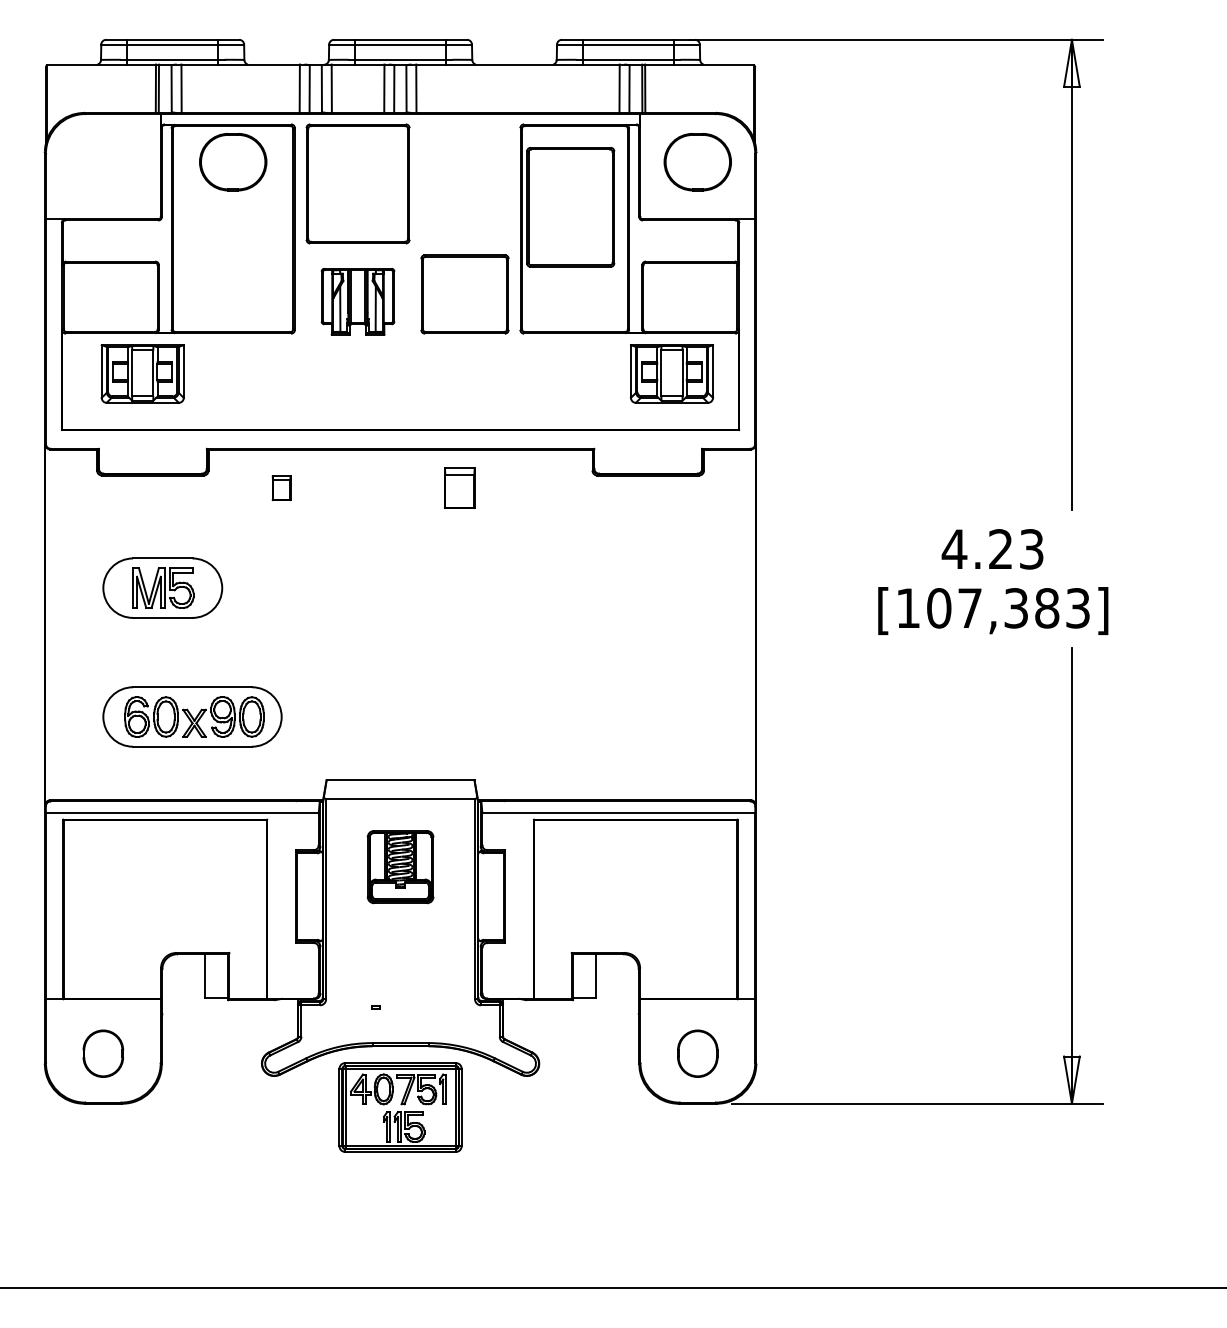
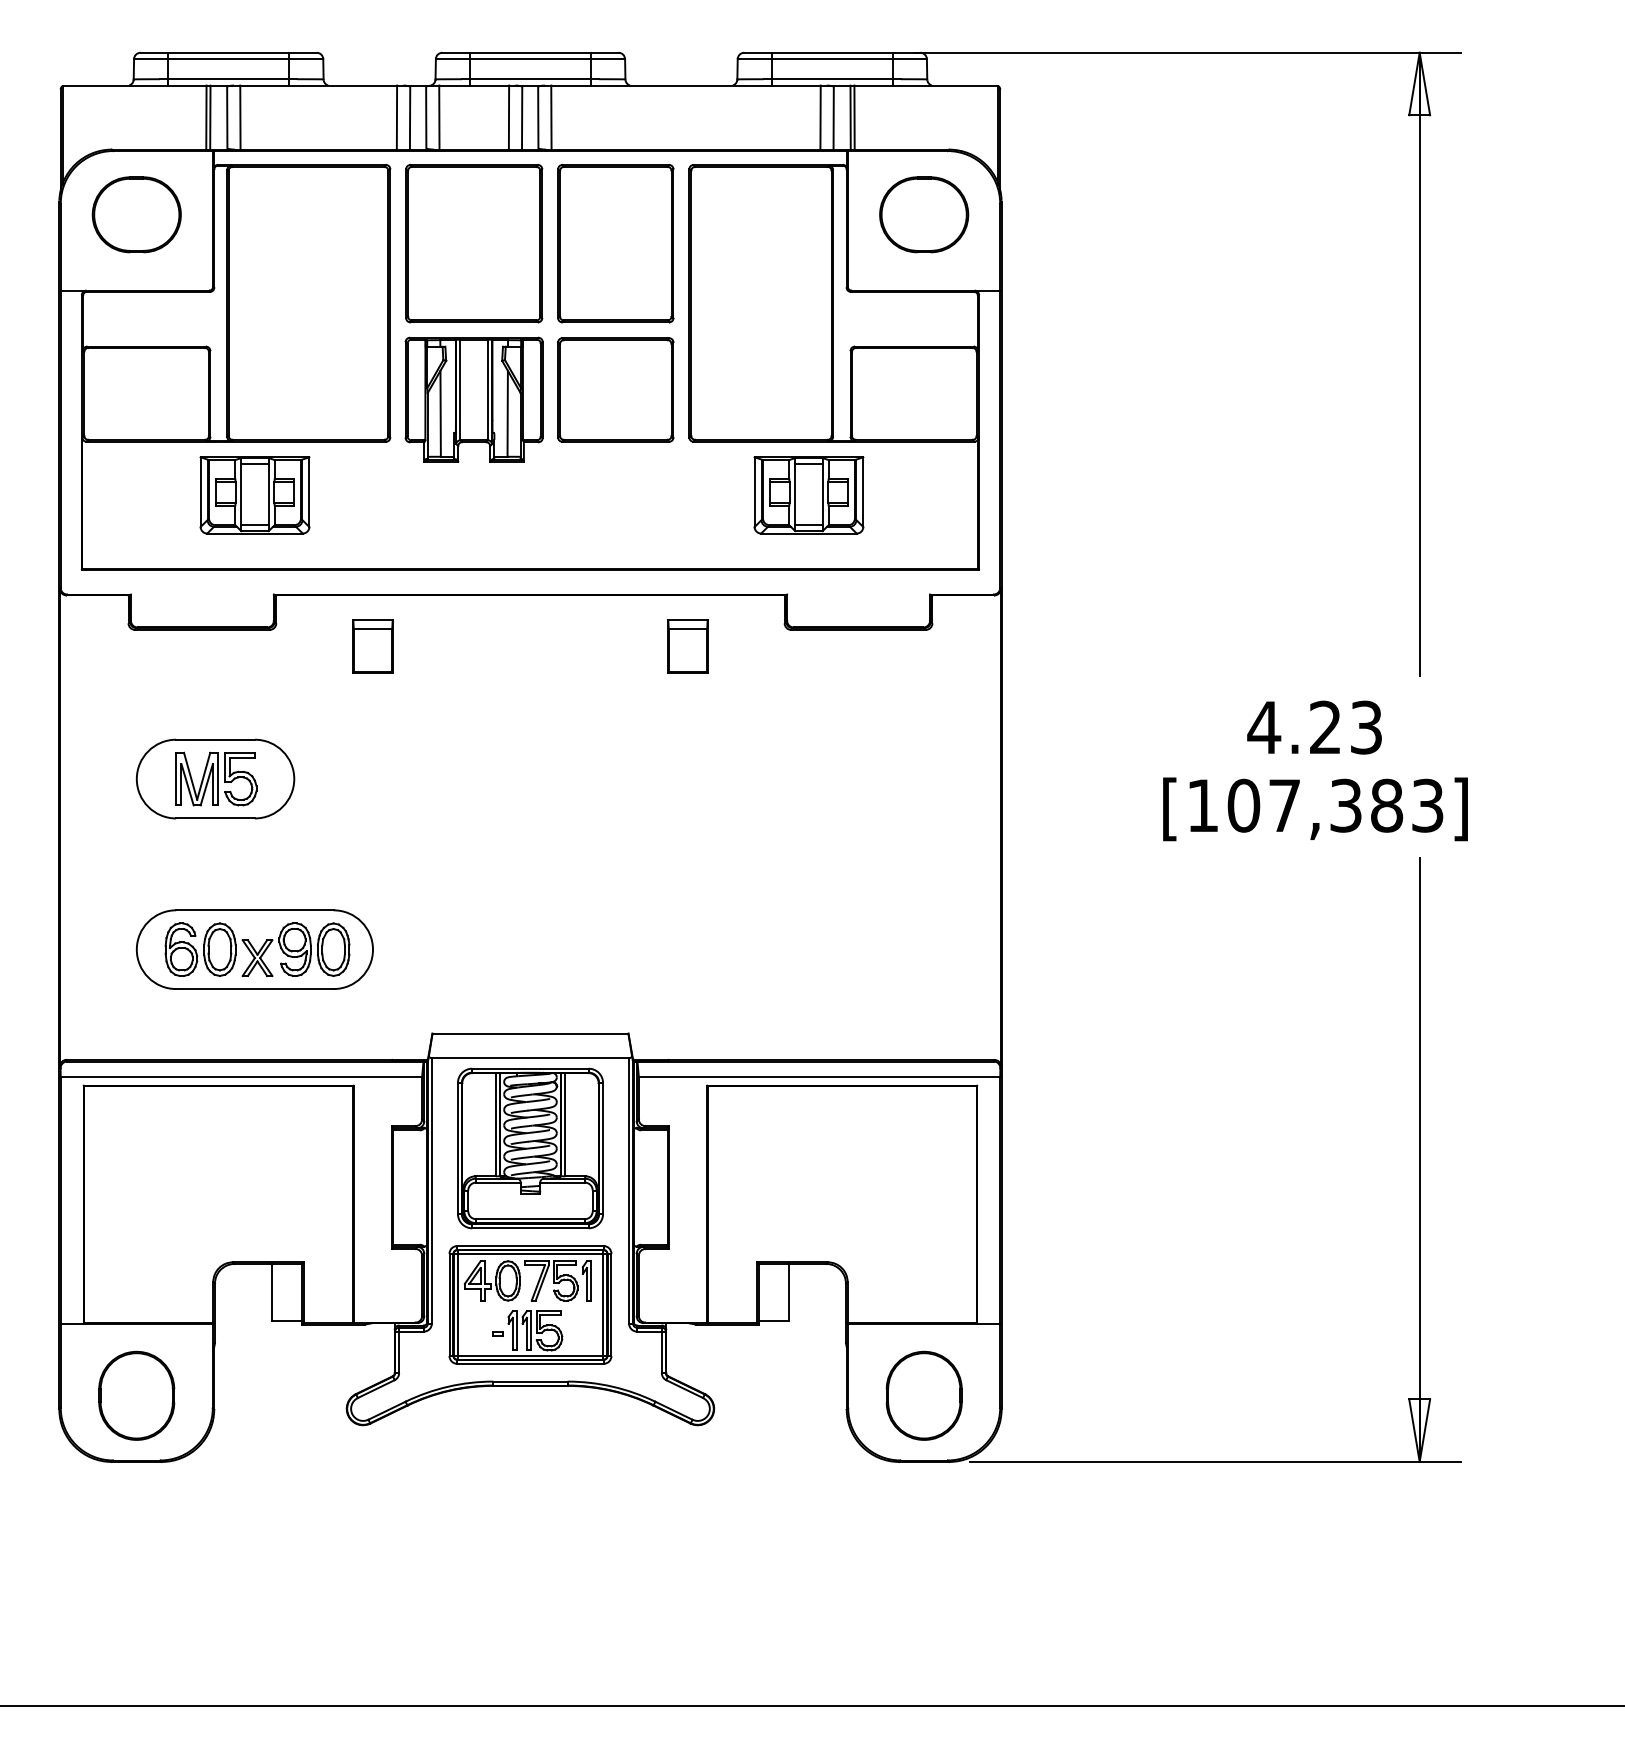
part: (232, 161) -> (136, 214), moved
part: (570, 207) -> (615, 243), moved
part: (357, 301) -> (473, 399), size x1.43
part: (142, 374) -> (254, 495), moved
part: (671, 374) -> (808, 495), moved
part: (281, 488) -> (372, 646), size x1.67
part: (459, 488) -> (687, 646), moved
part: (400, 867) -> (530, 1148), size x1.67
part: (103, 1053) -> (136, 1395), size x1.43
part: (697, 1053) -> (923, 1395), size x1.43
part: (400, 1107) -> (530, 1304), moved

